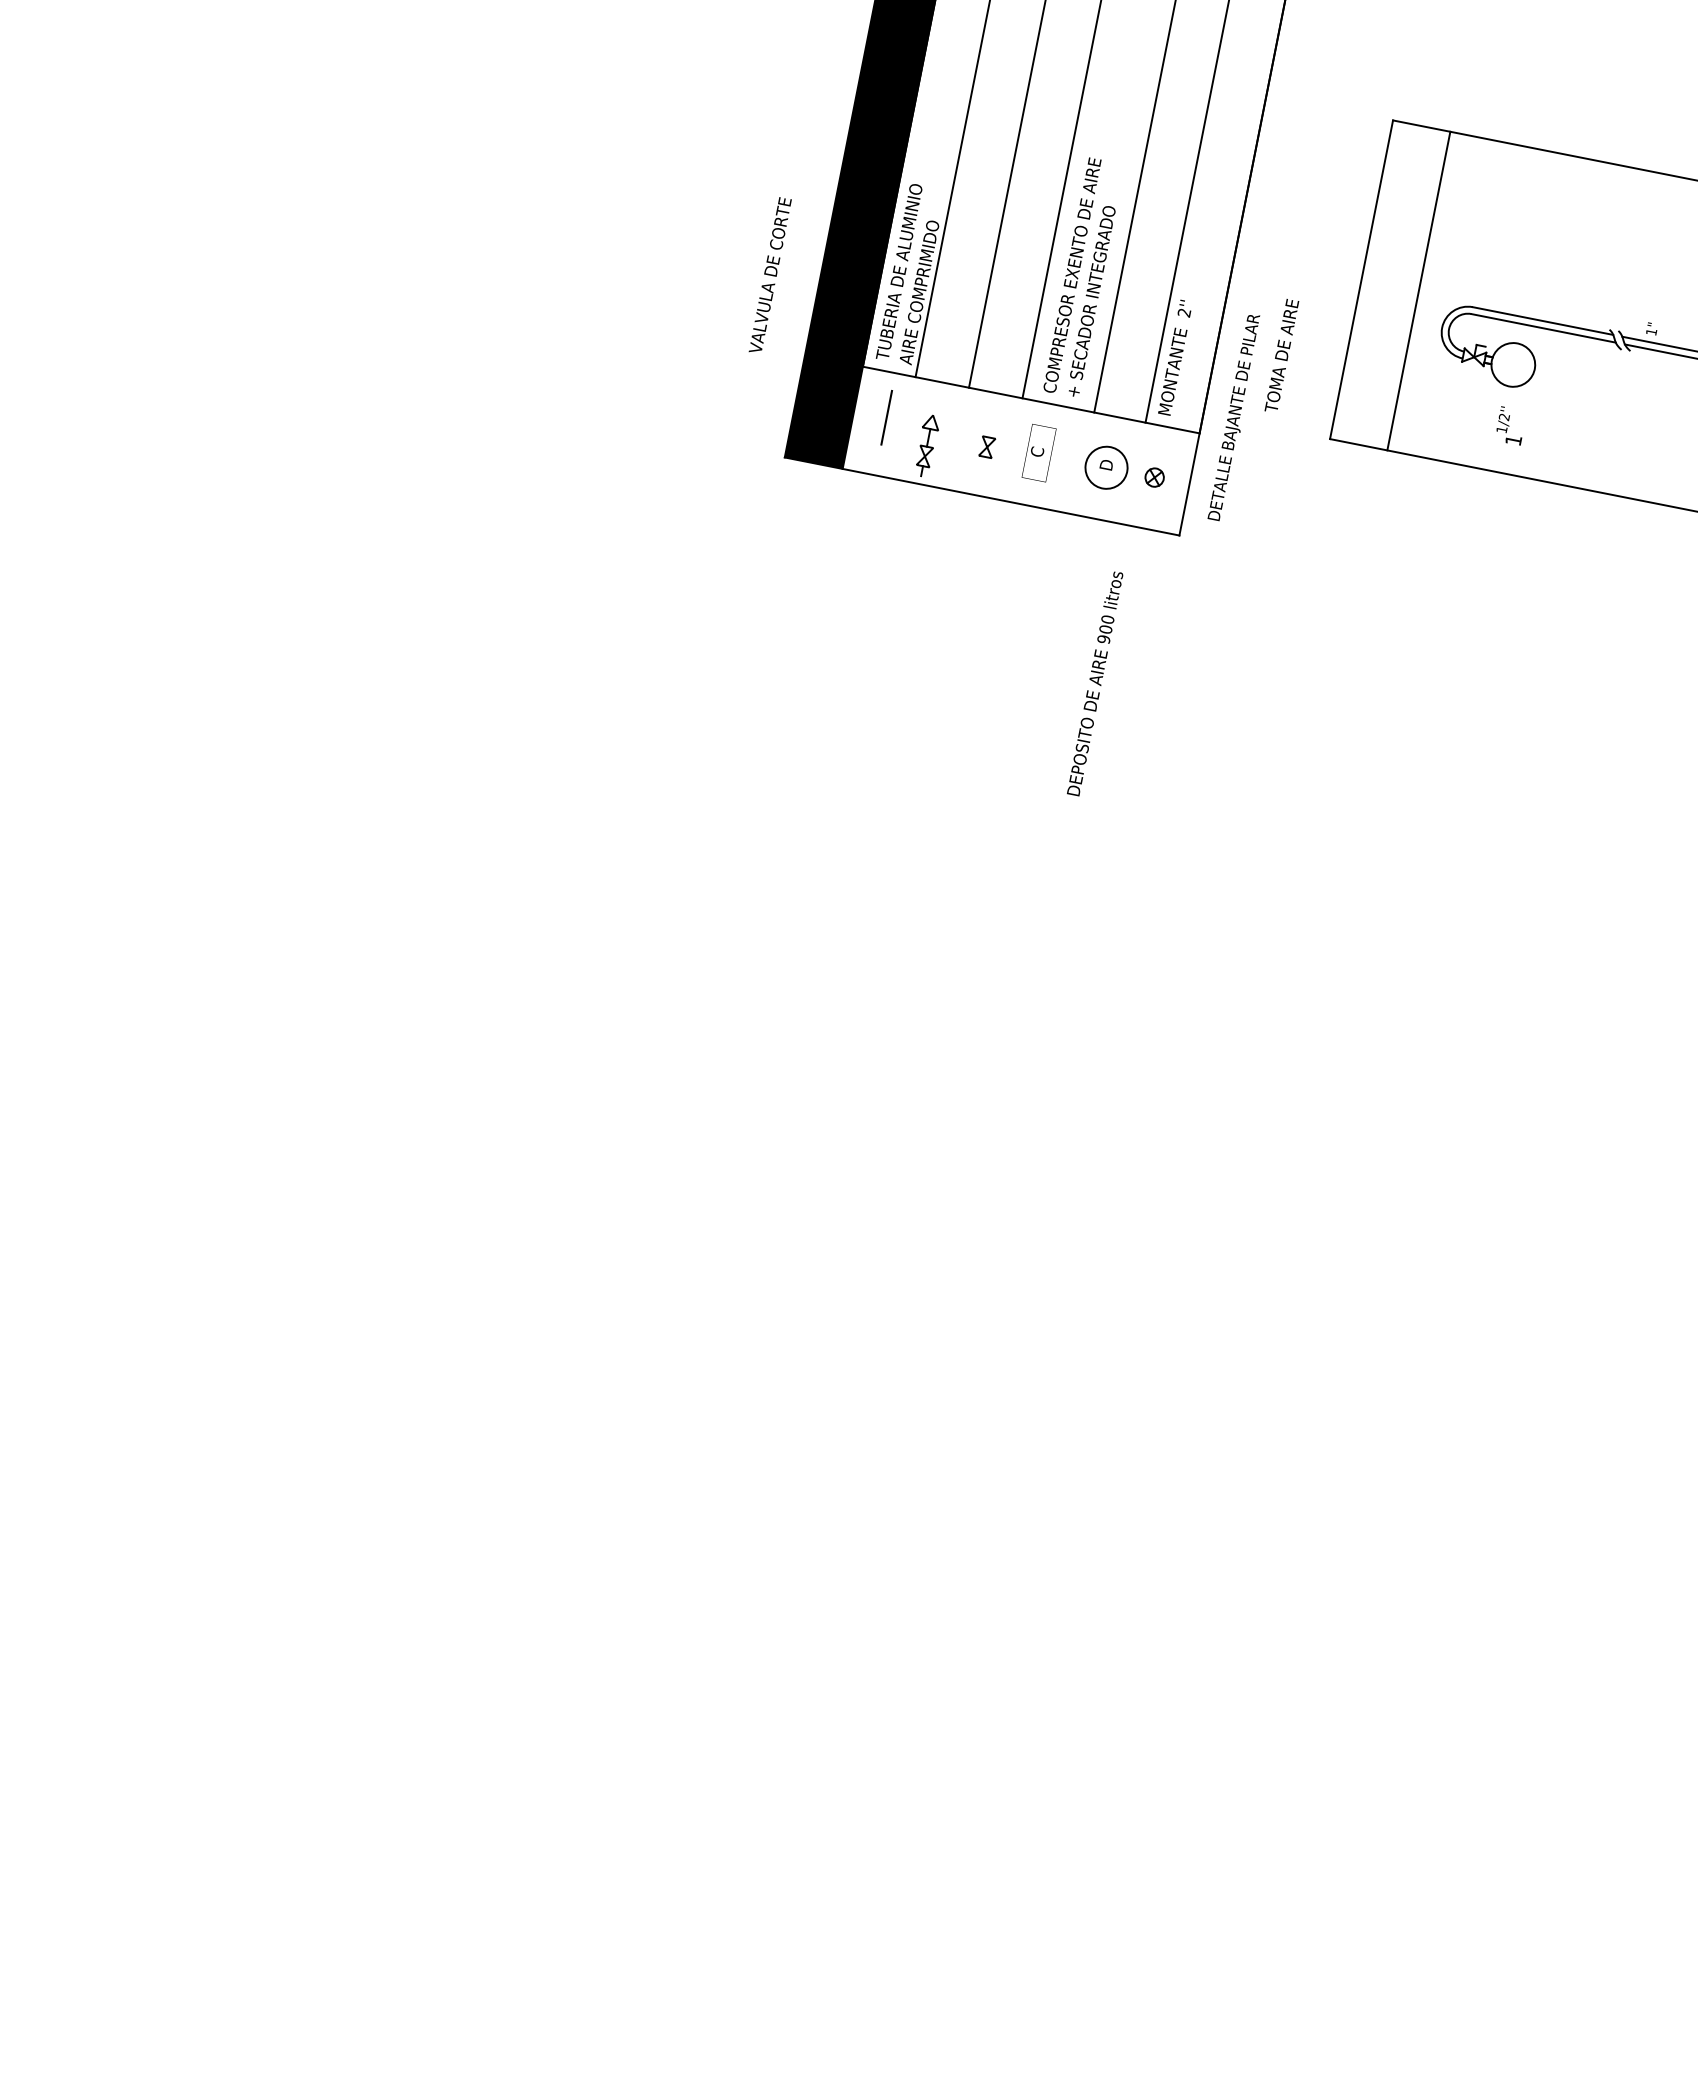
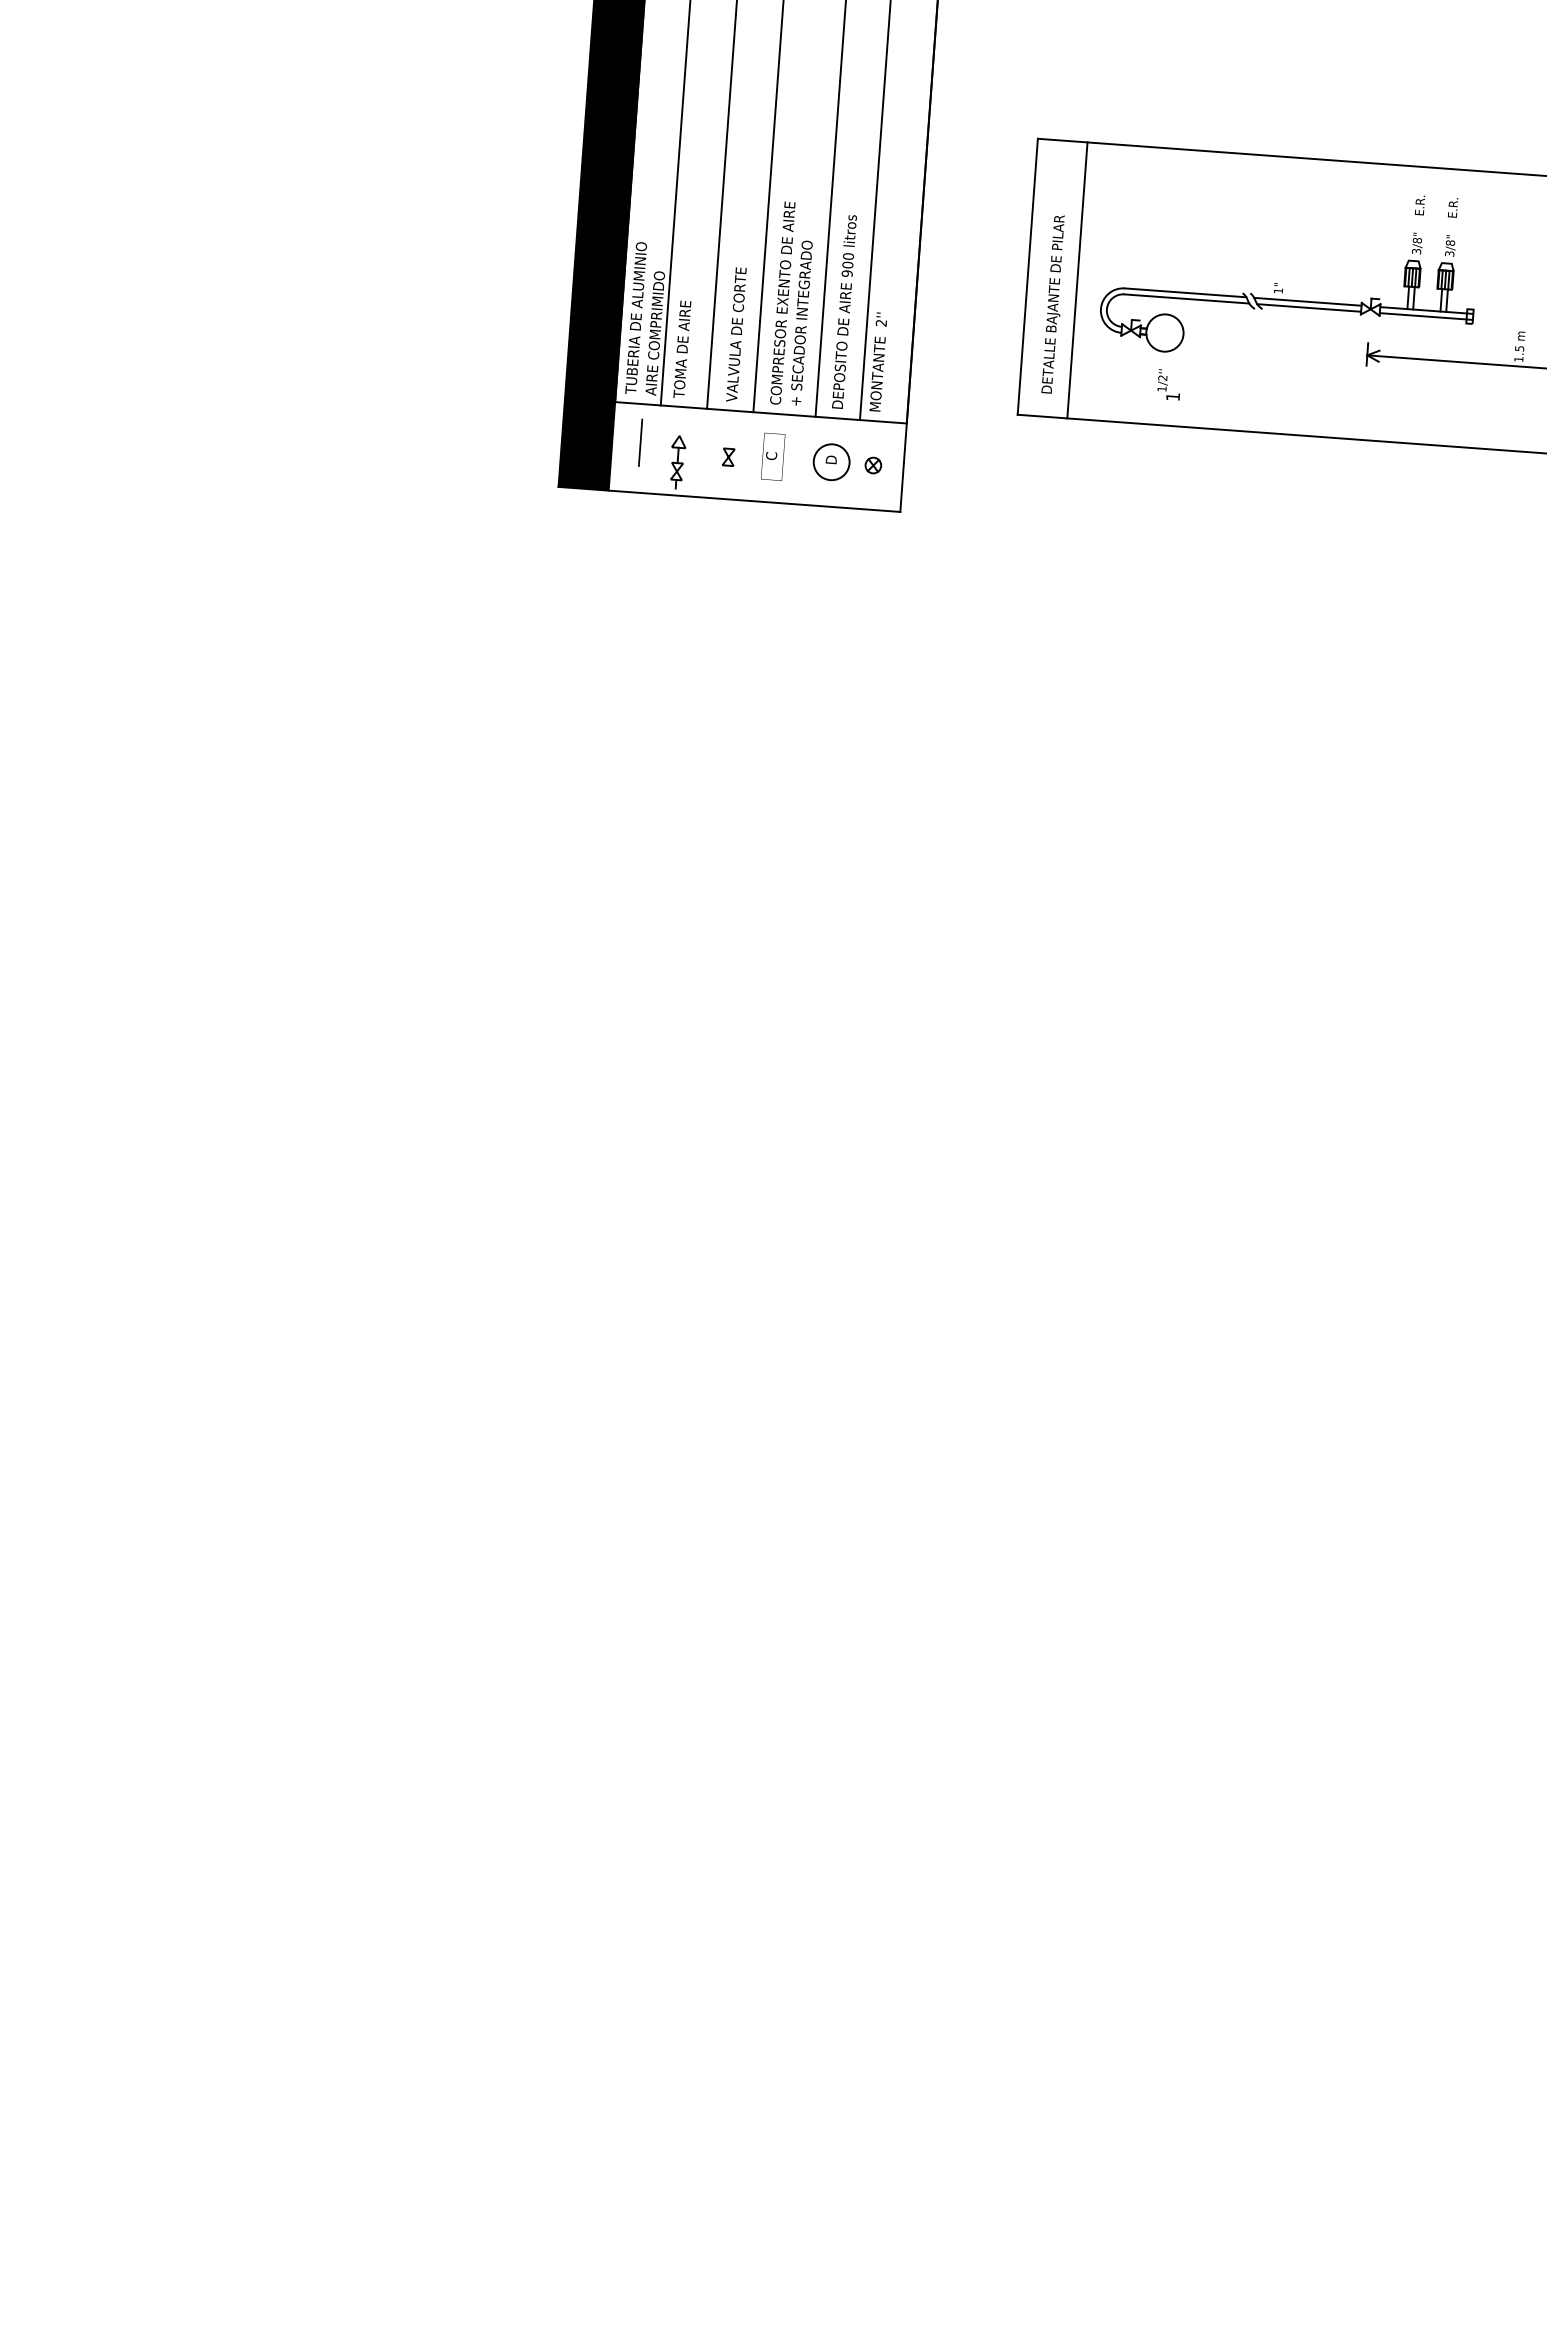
text: (770, 275) -> (736, 334), moved
text: (1282, 354) -> (682, 348), moved
text: (1233, 417) -> (1052, 304), moved
text: (1095, 683) -> (844, 311), moved

